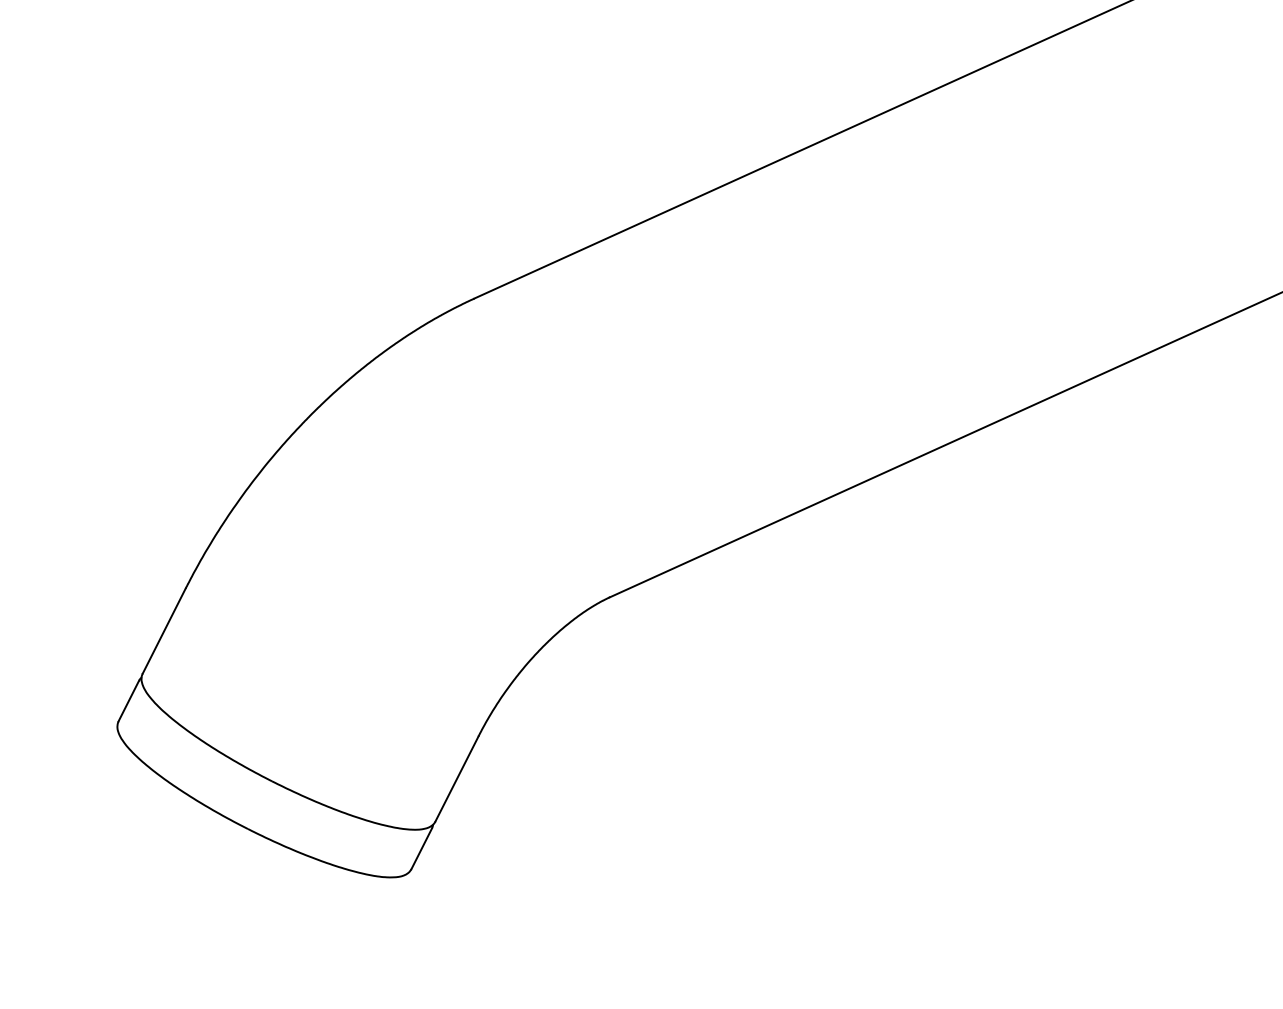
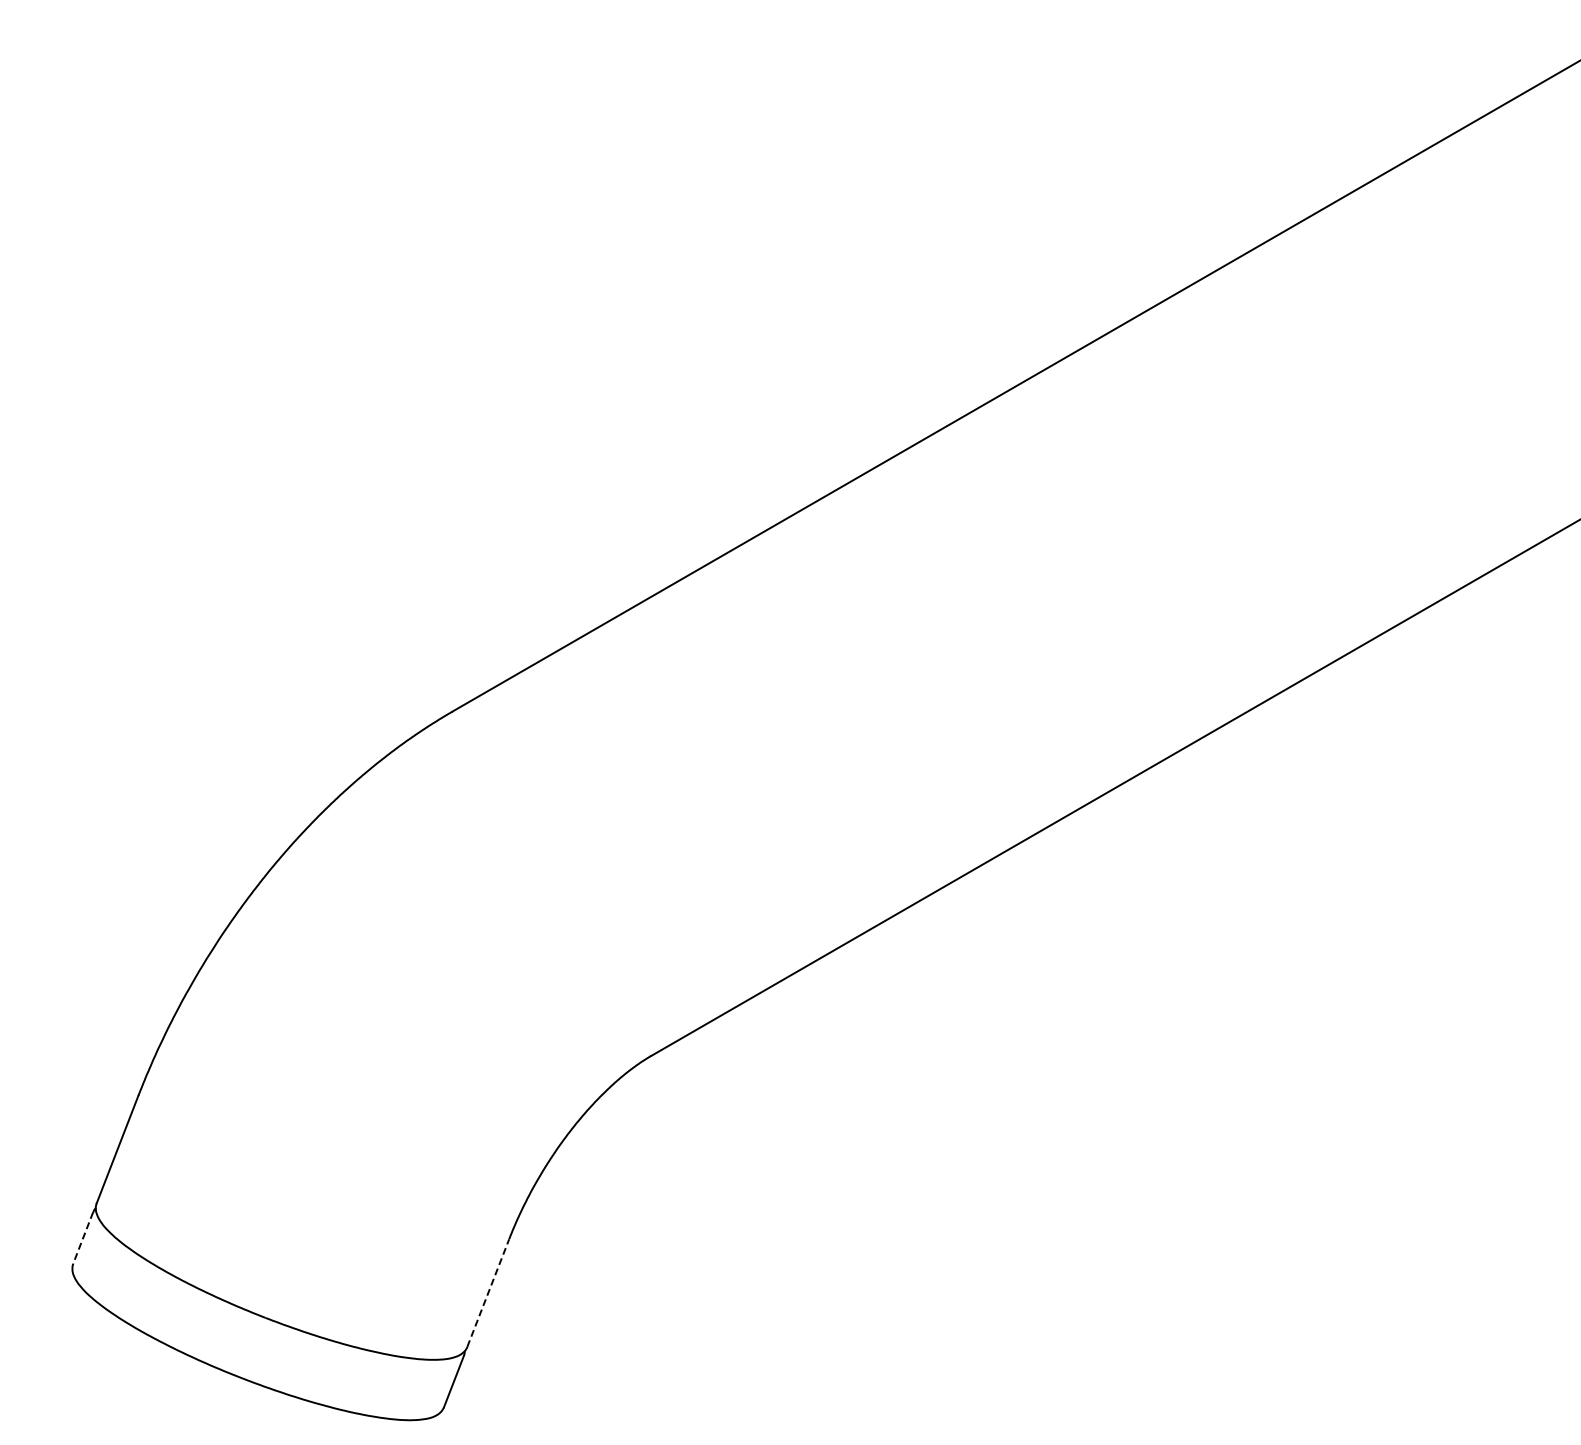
line: (129, 700) -> (83, 1237), solid -> dashed
line: (457, 779) -> (488, 1293), solid -> dashed

